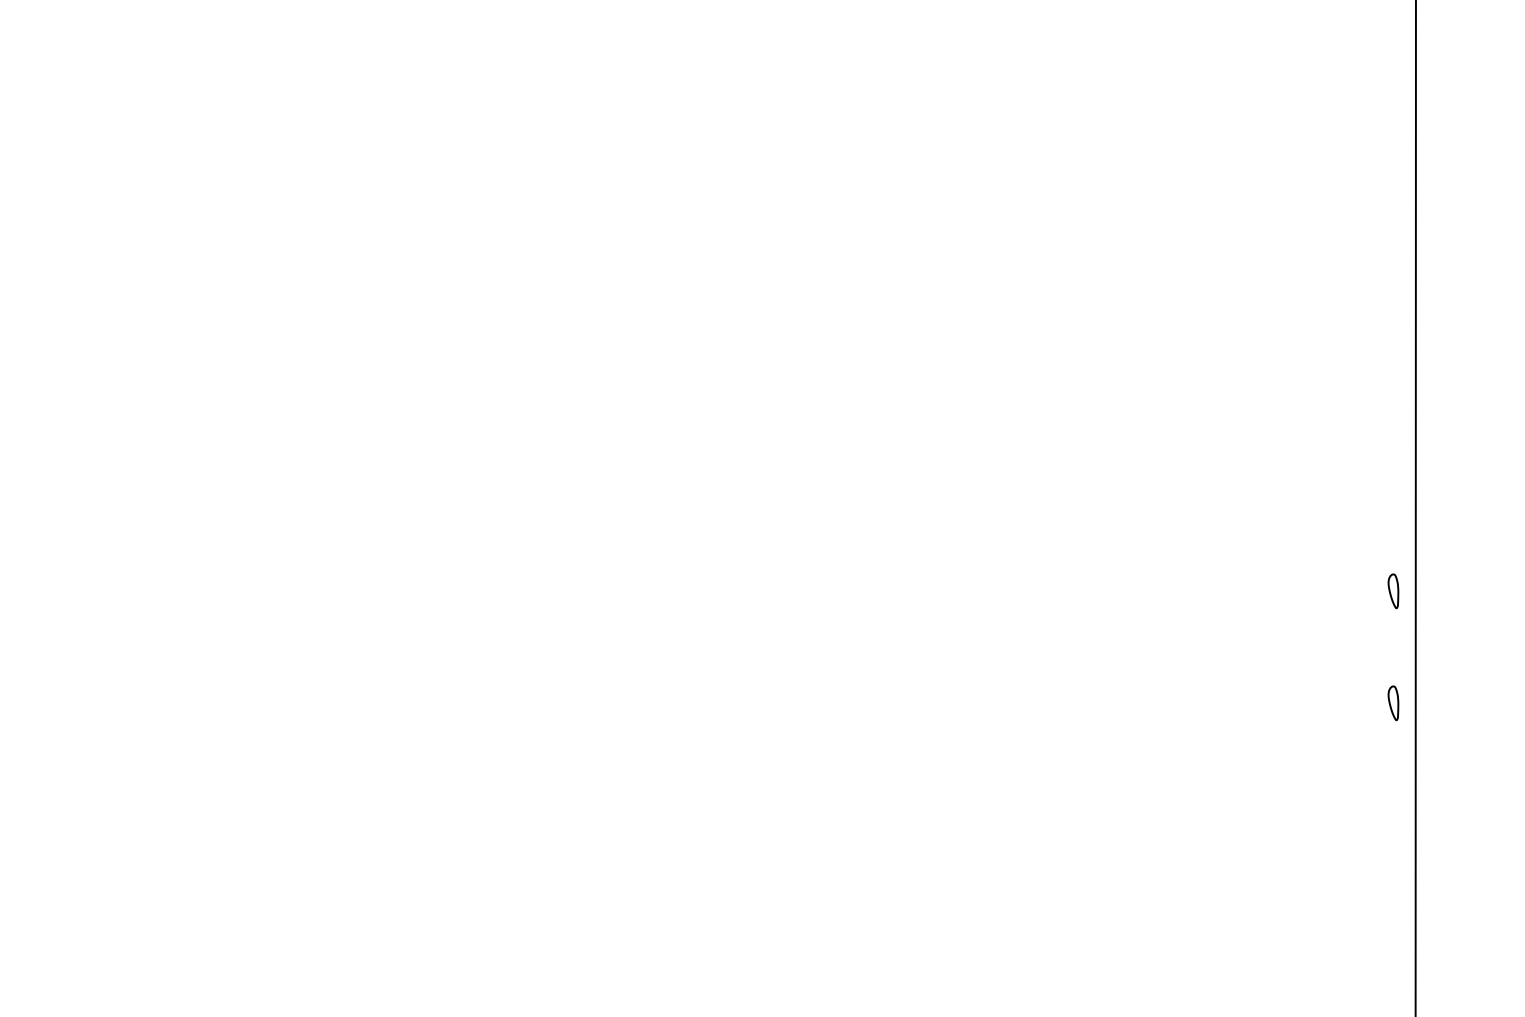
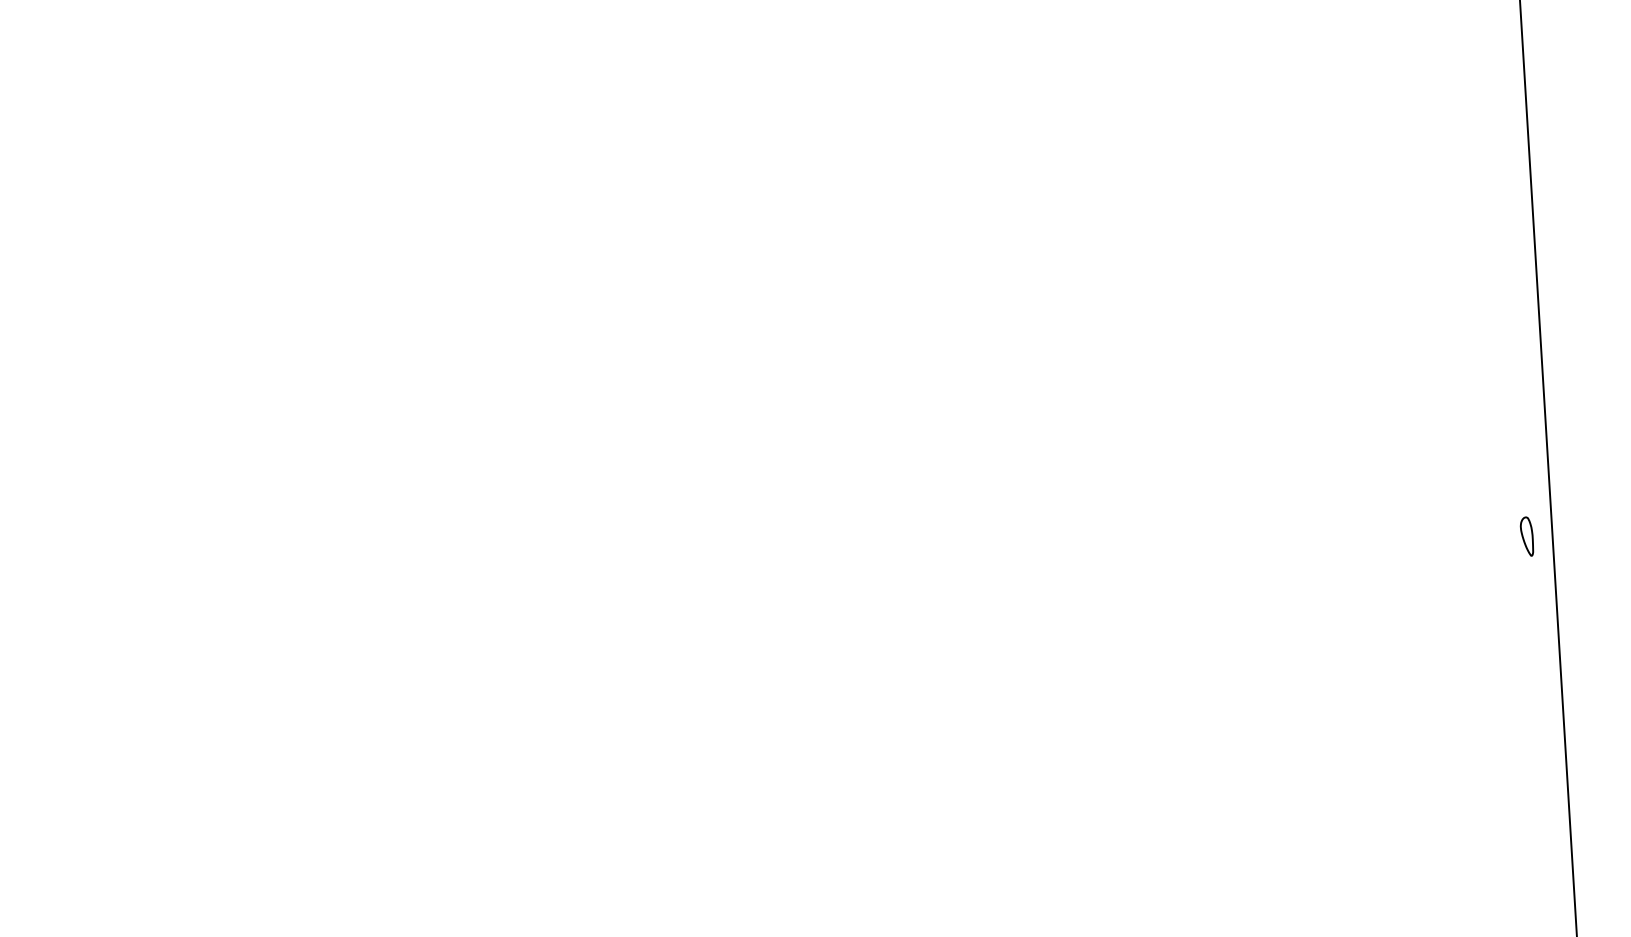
part: (1393, 591) -> (1519, 408), removed

